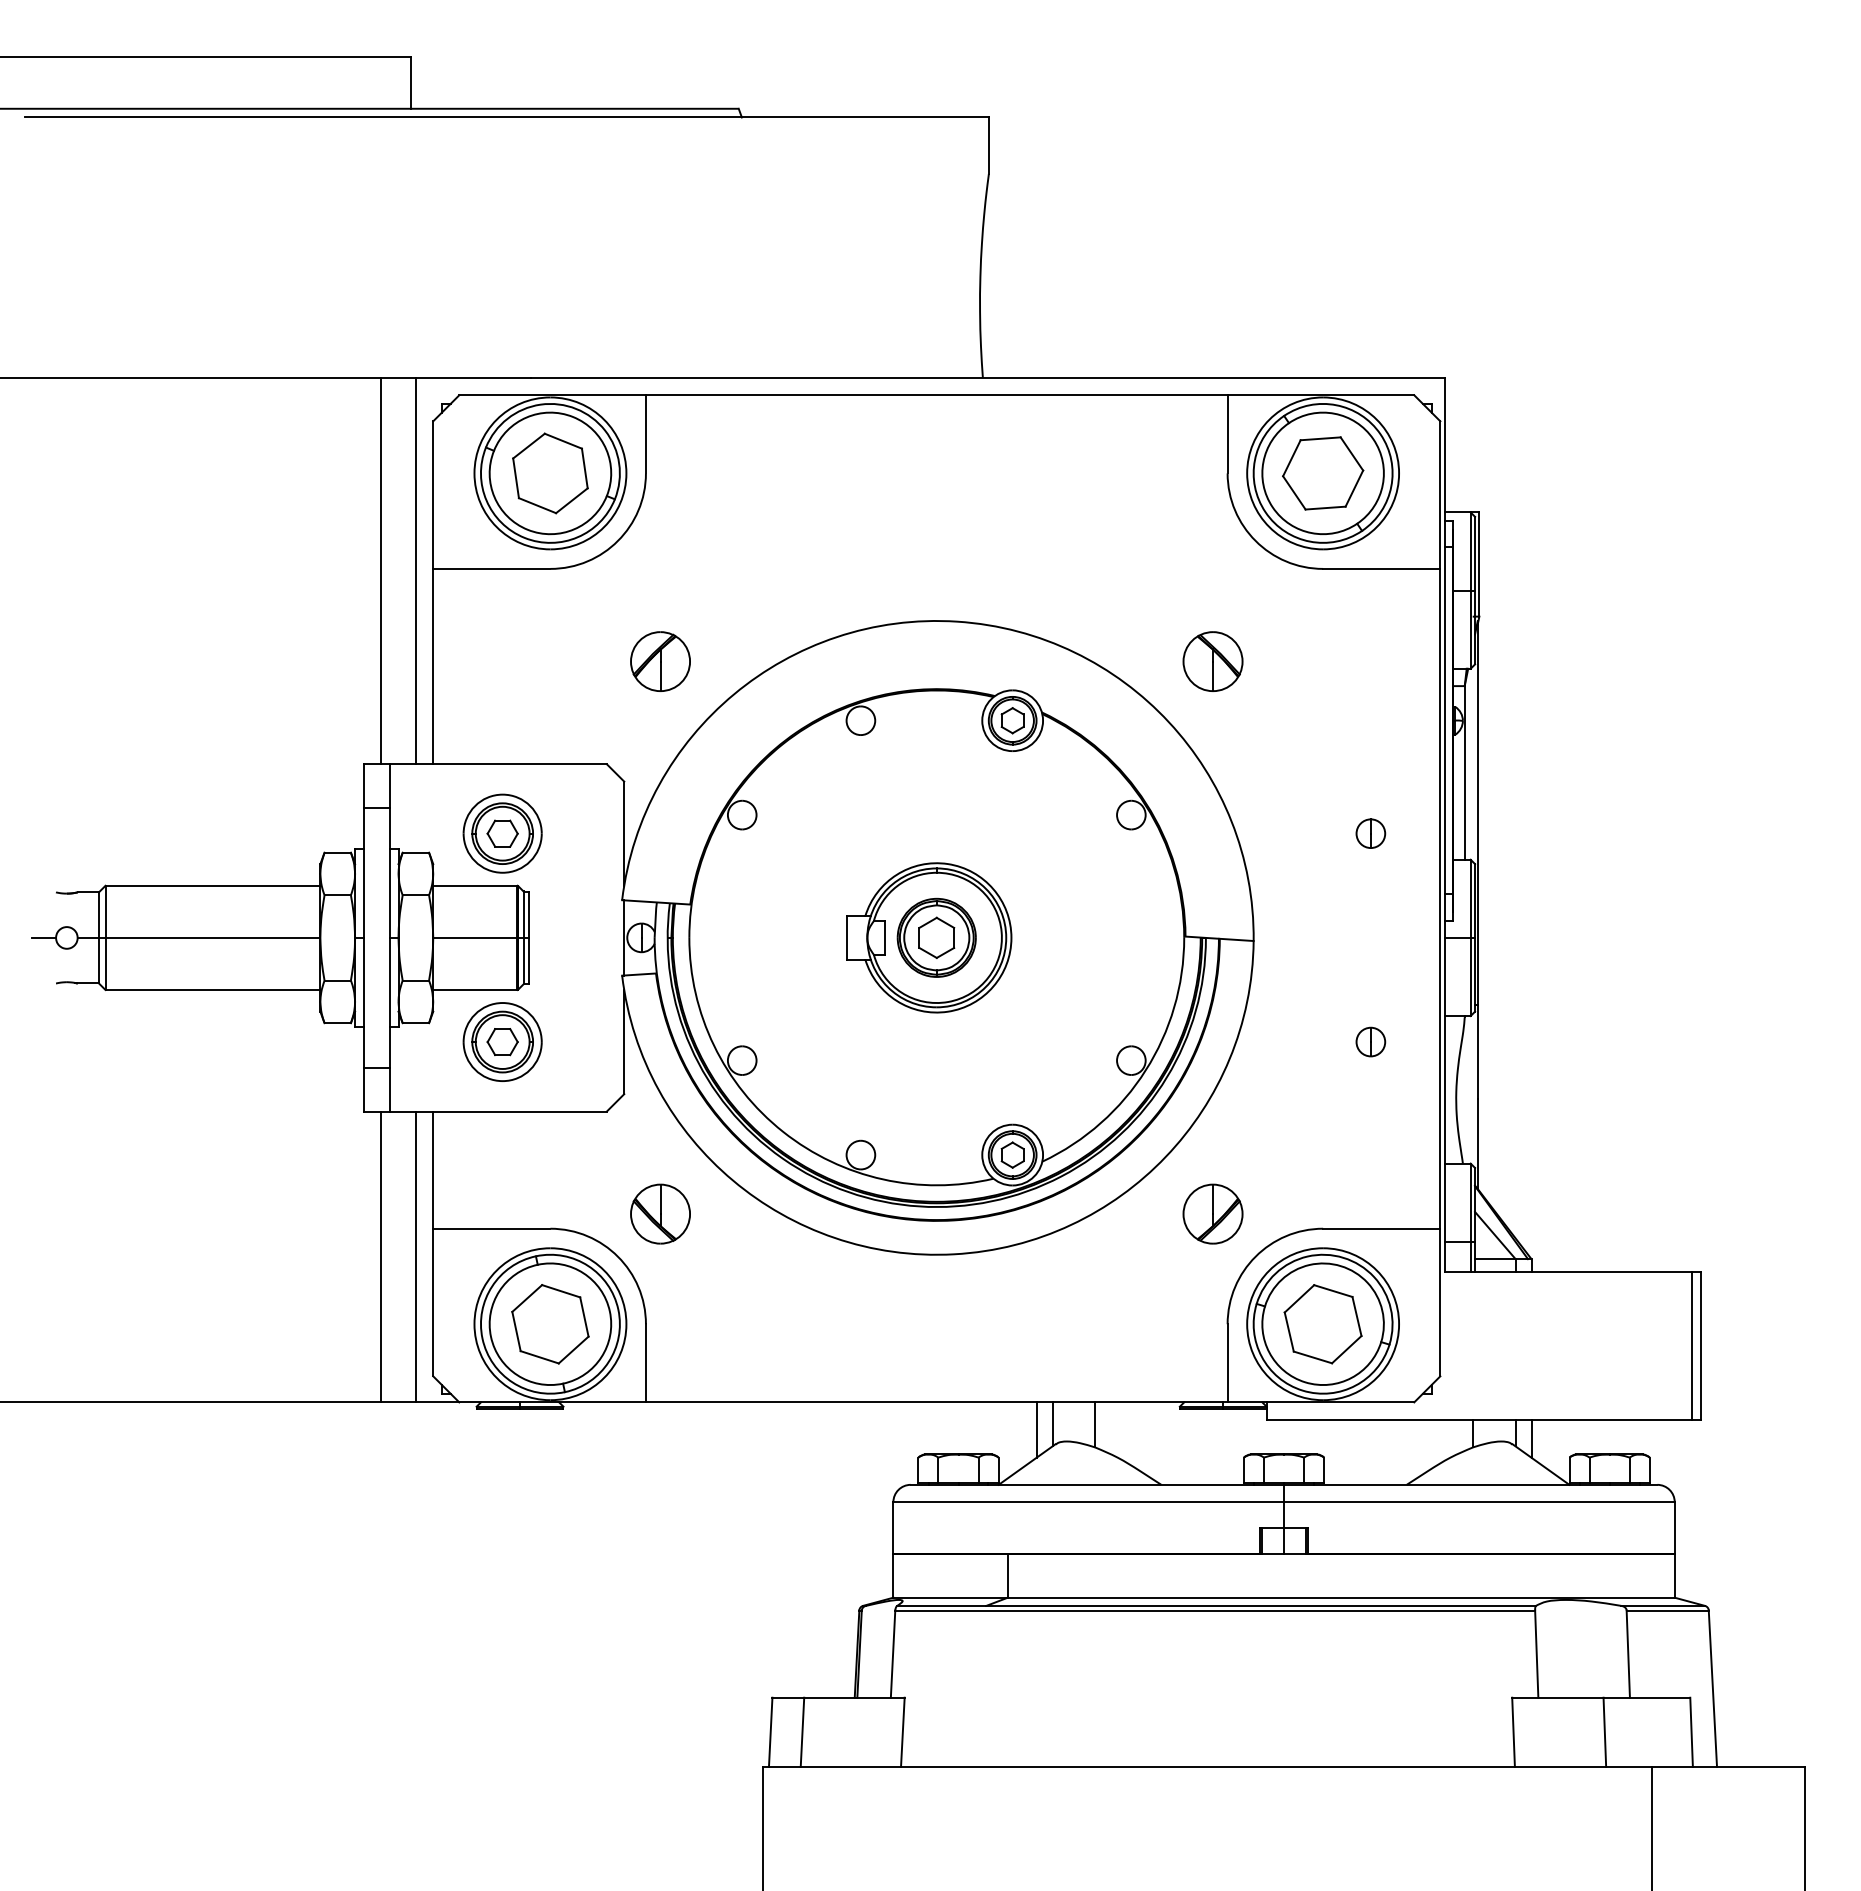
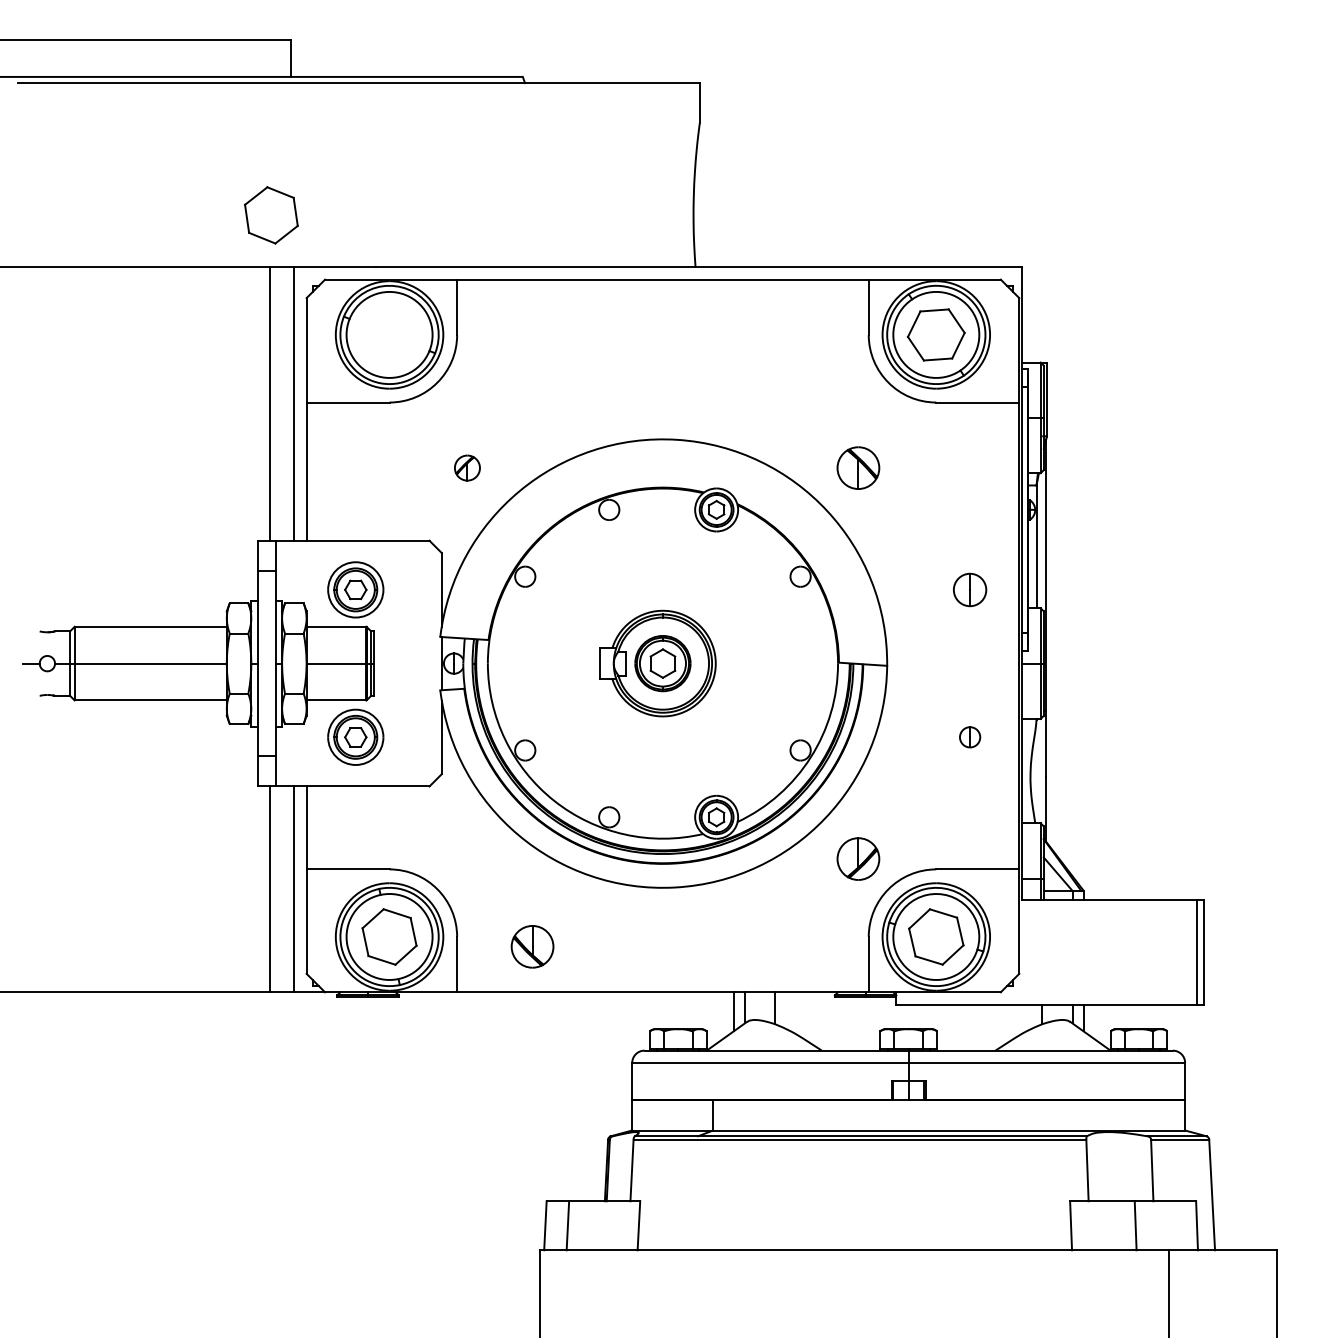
part: (550, 473) -> (271, 215), moved
part: (660, 661) -> (467, 468), size x0.6
part: (1370, 833) -> (969, 589), size x1.6
part: (660, 1213) -> (532, 946), moved

